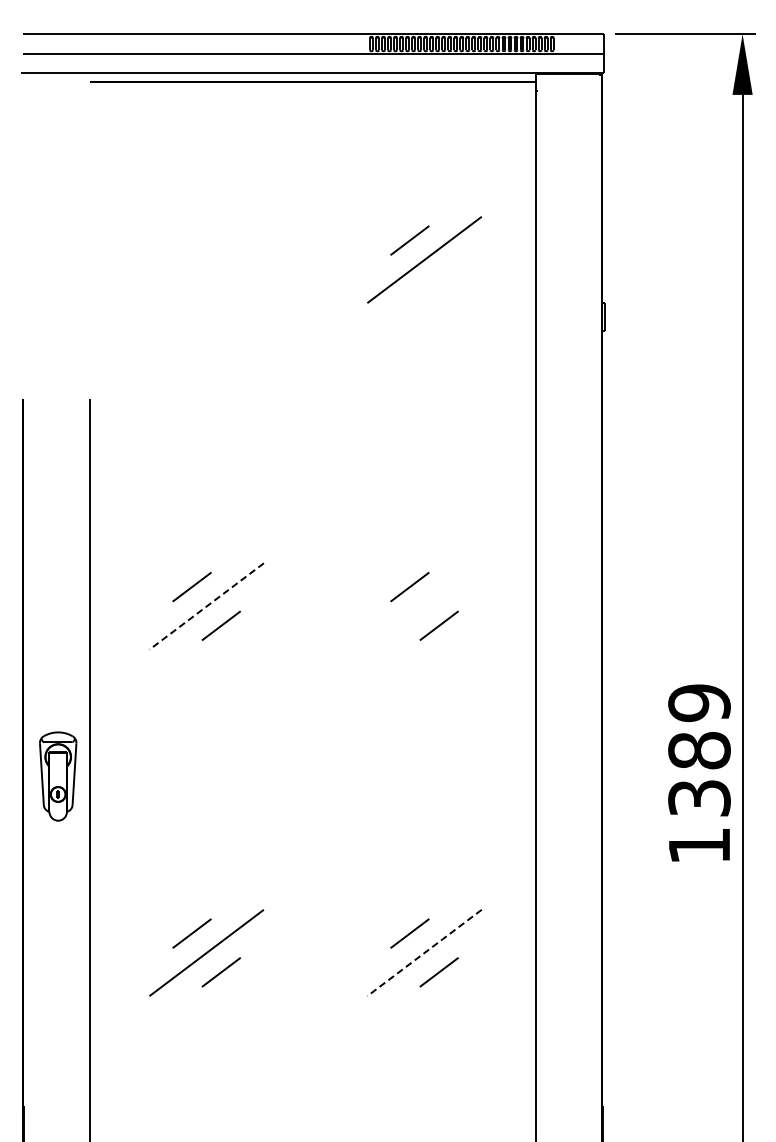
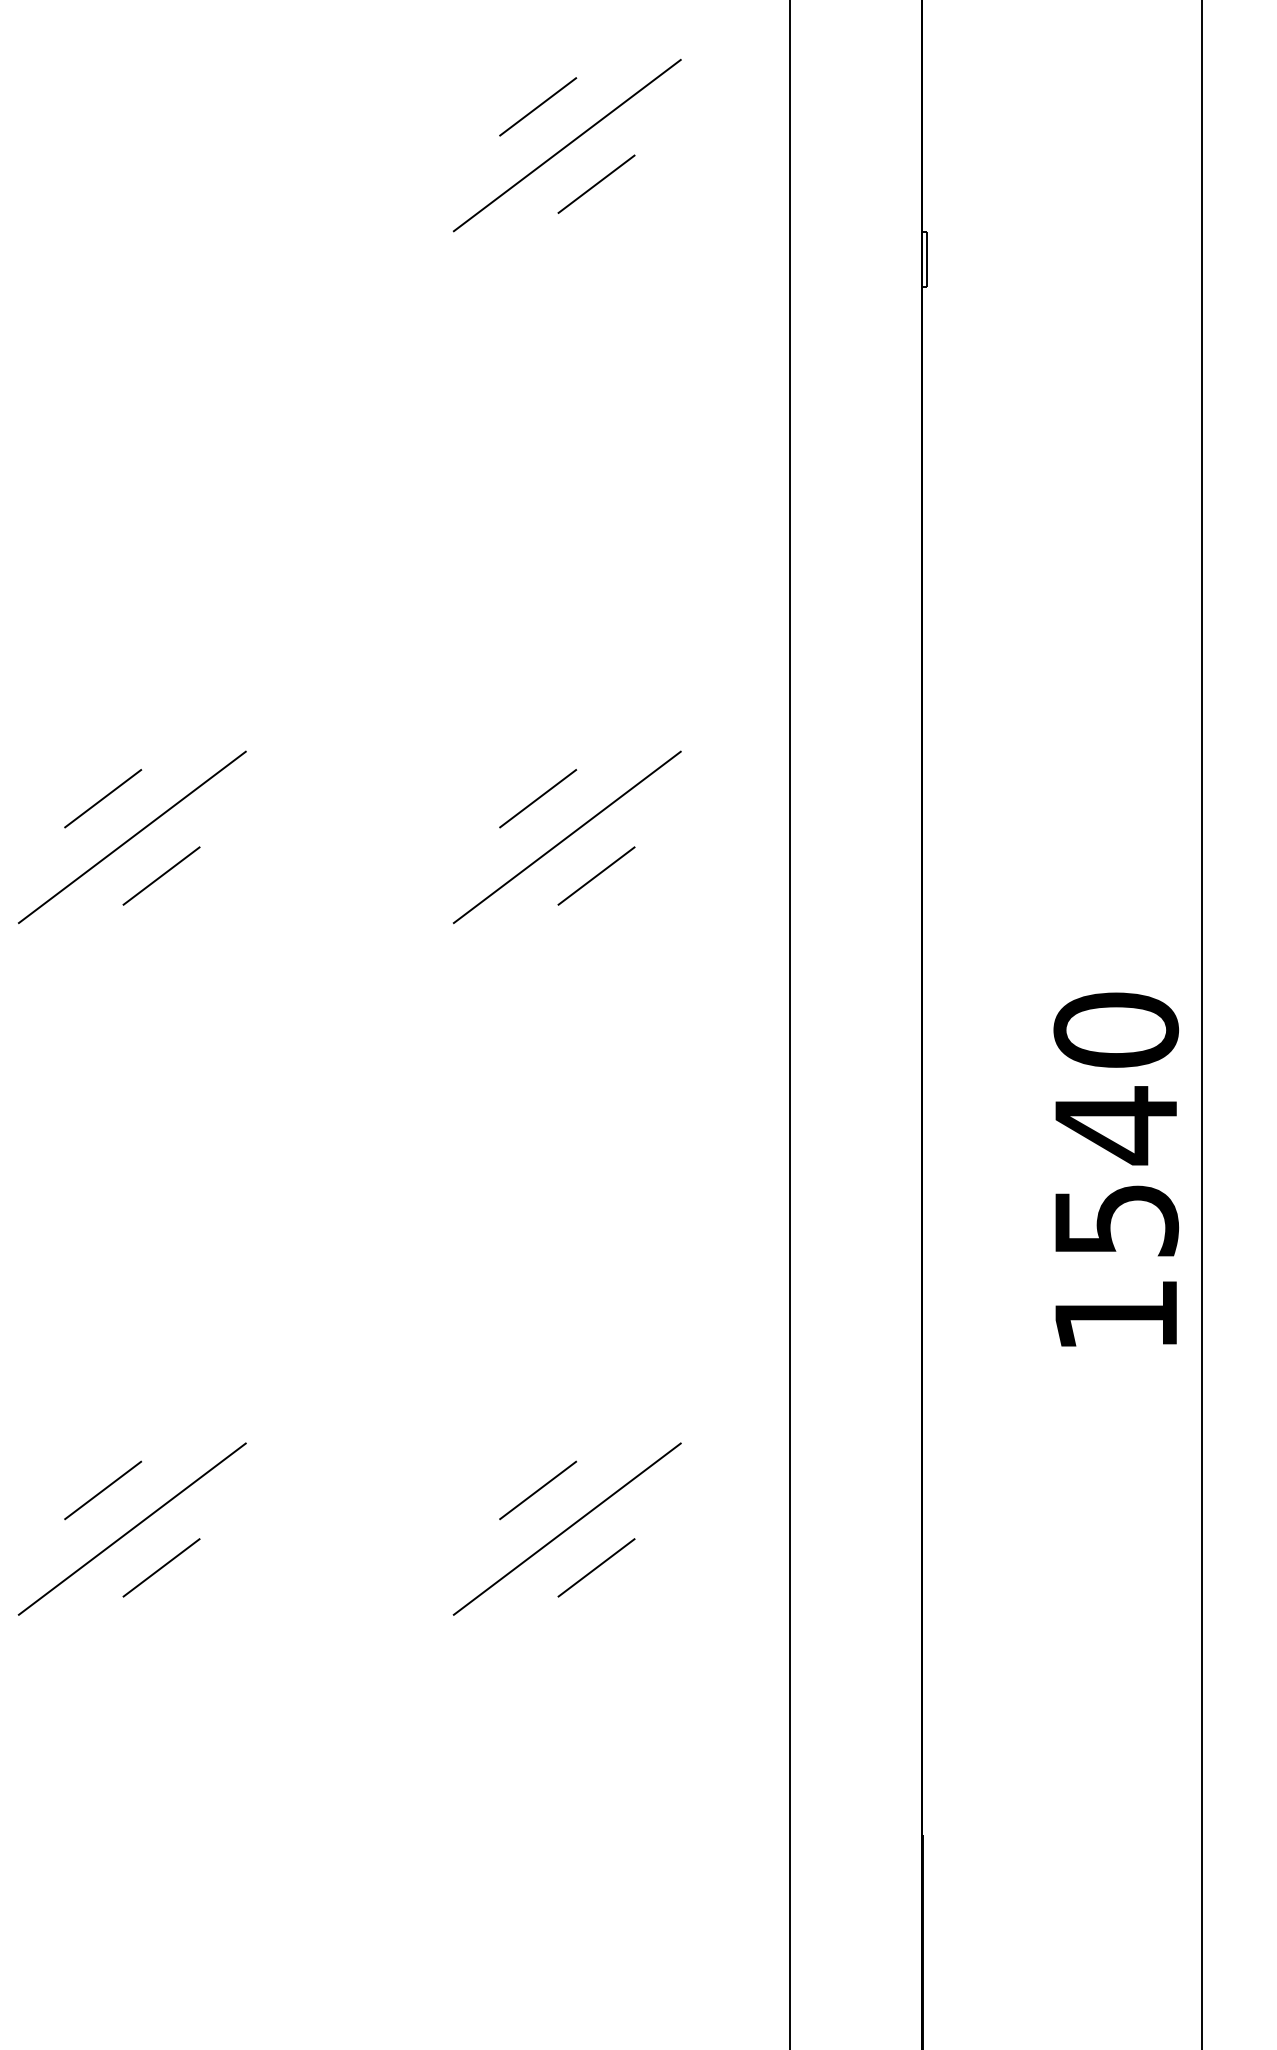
line: (438, 279) -> (595, 184), added
line: (424, 605) -> (567, 835), added
line: (206, 606) -> (131, 837), dashed -> solid
text: (699, 750) -> (1116, 1124), 1389 -> 1540
line: (424, 952) -> (567, 1528), dashed -> solid

